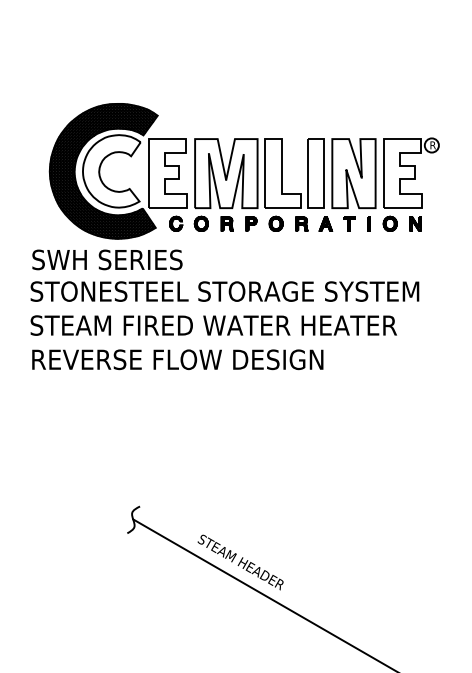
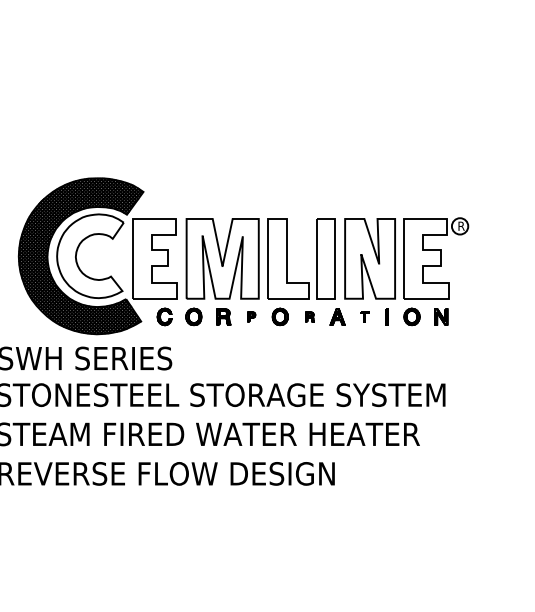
part: (251, 223) -> (251, 316), size x0.6
part: (301, 223) -> (309, 316), size x0.6
part: (349, 223) -> (364, 316), size x0.6

